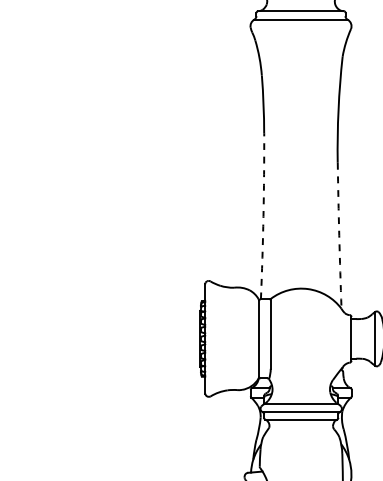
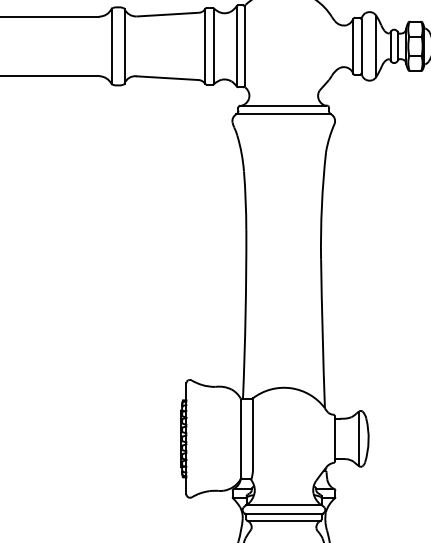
arc: (263, 216) -> (245, 314), dashed -> solid
arc: (339, 236) -> (322, 334), dashed -> solid

